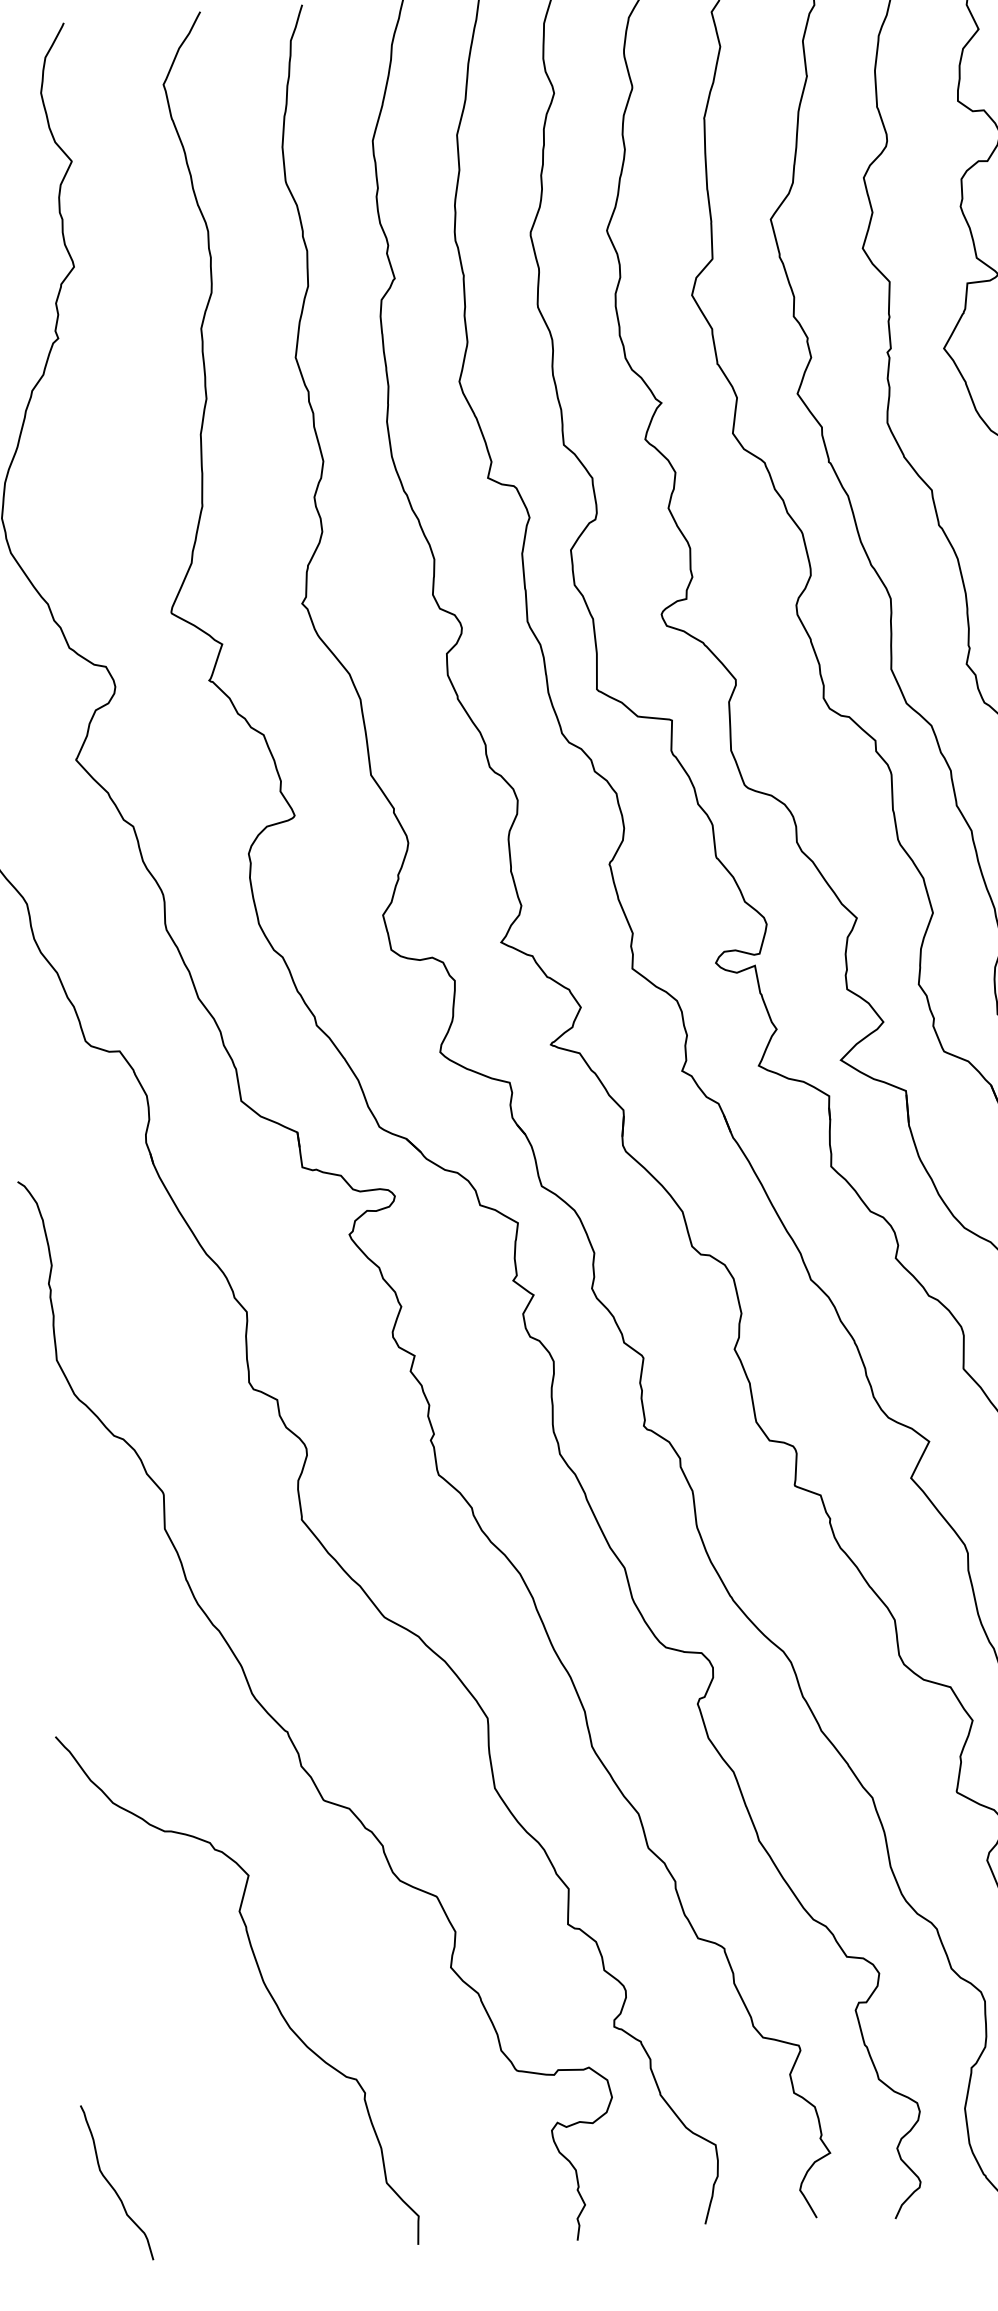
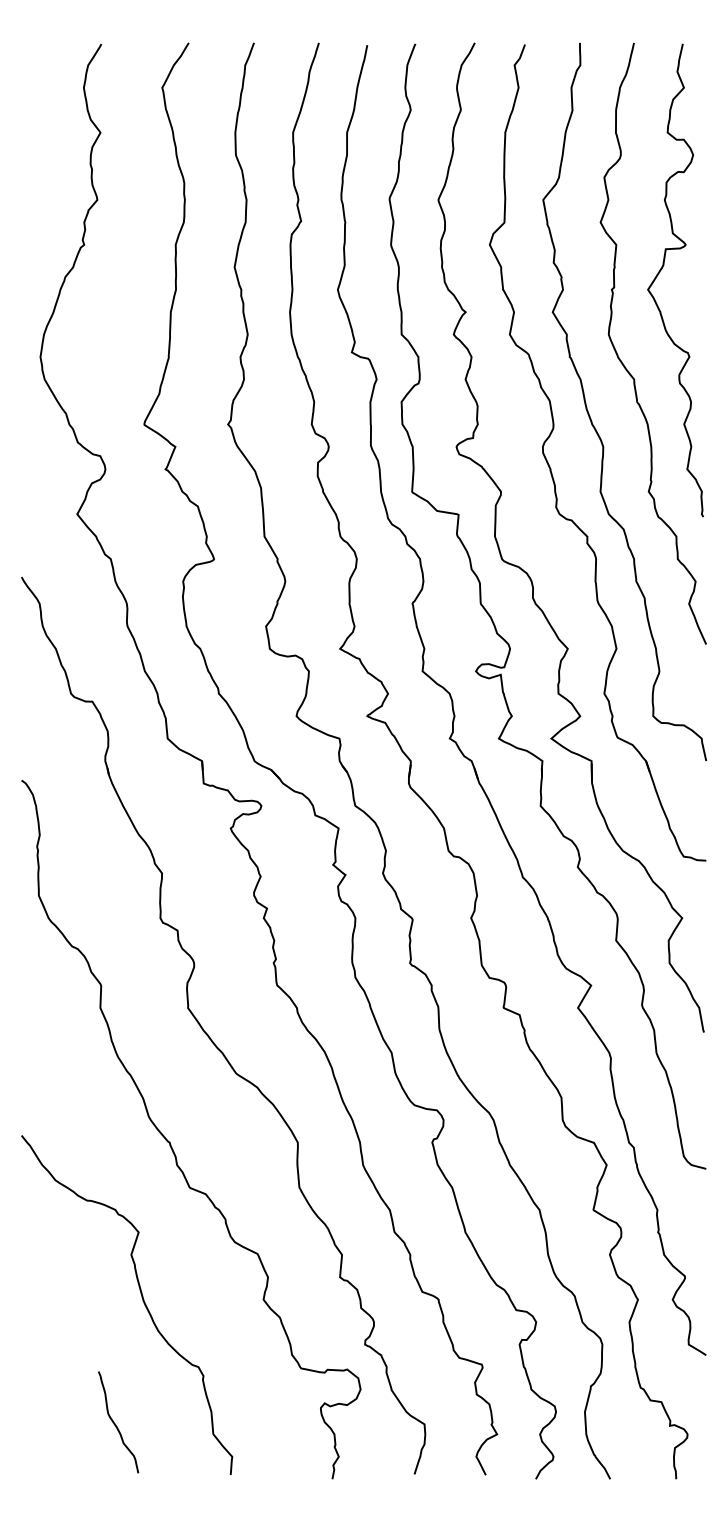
curve: (112, 2184) -> (115, 1423), moved

